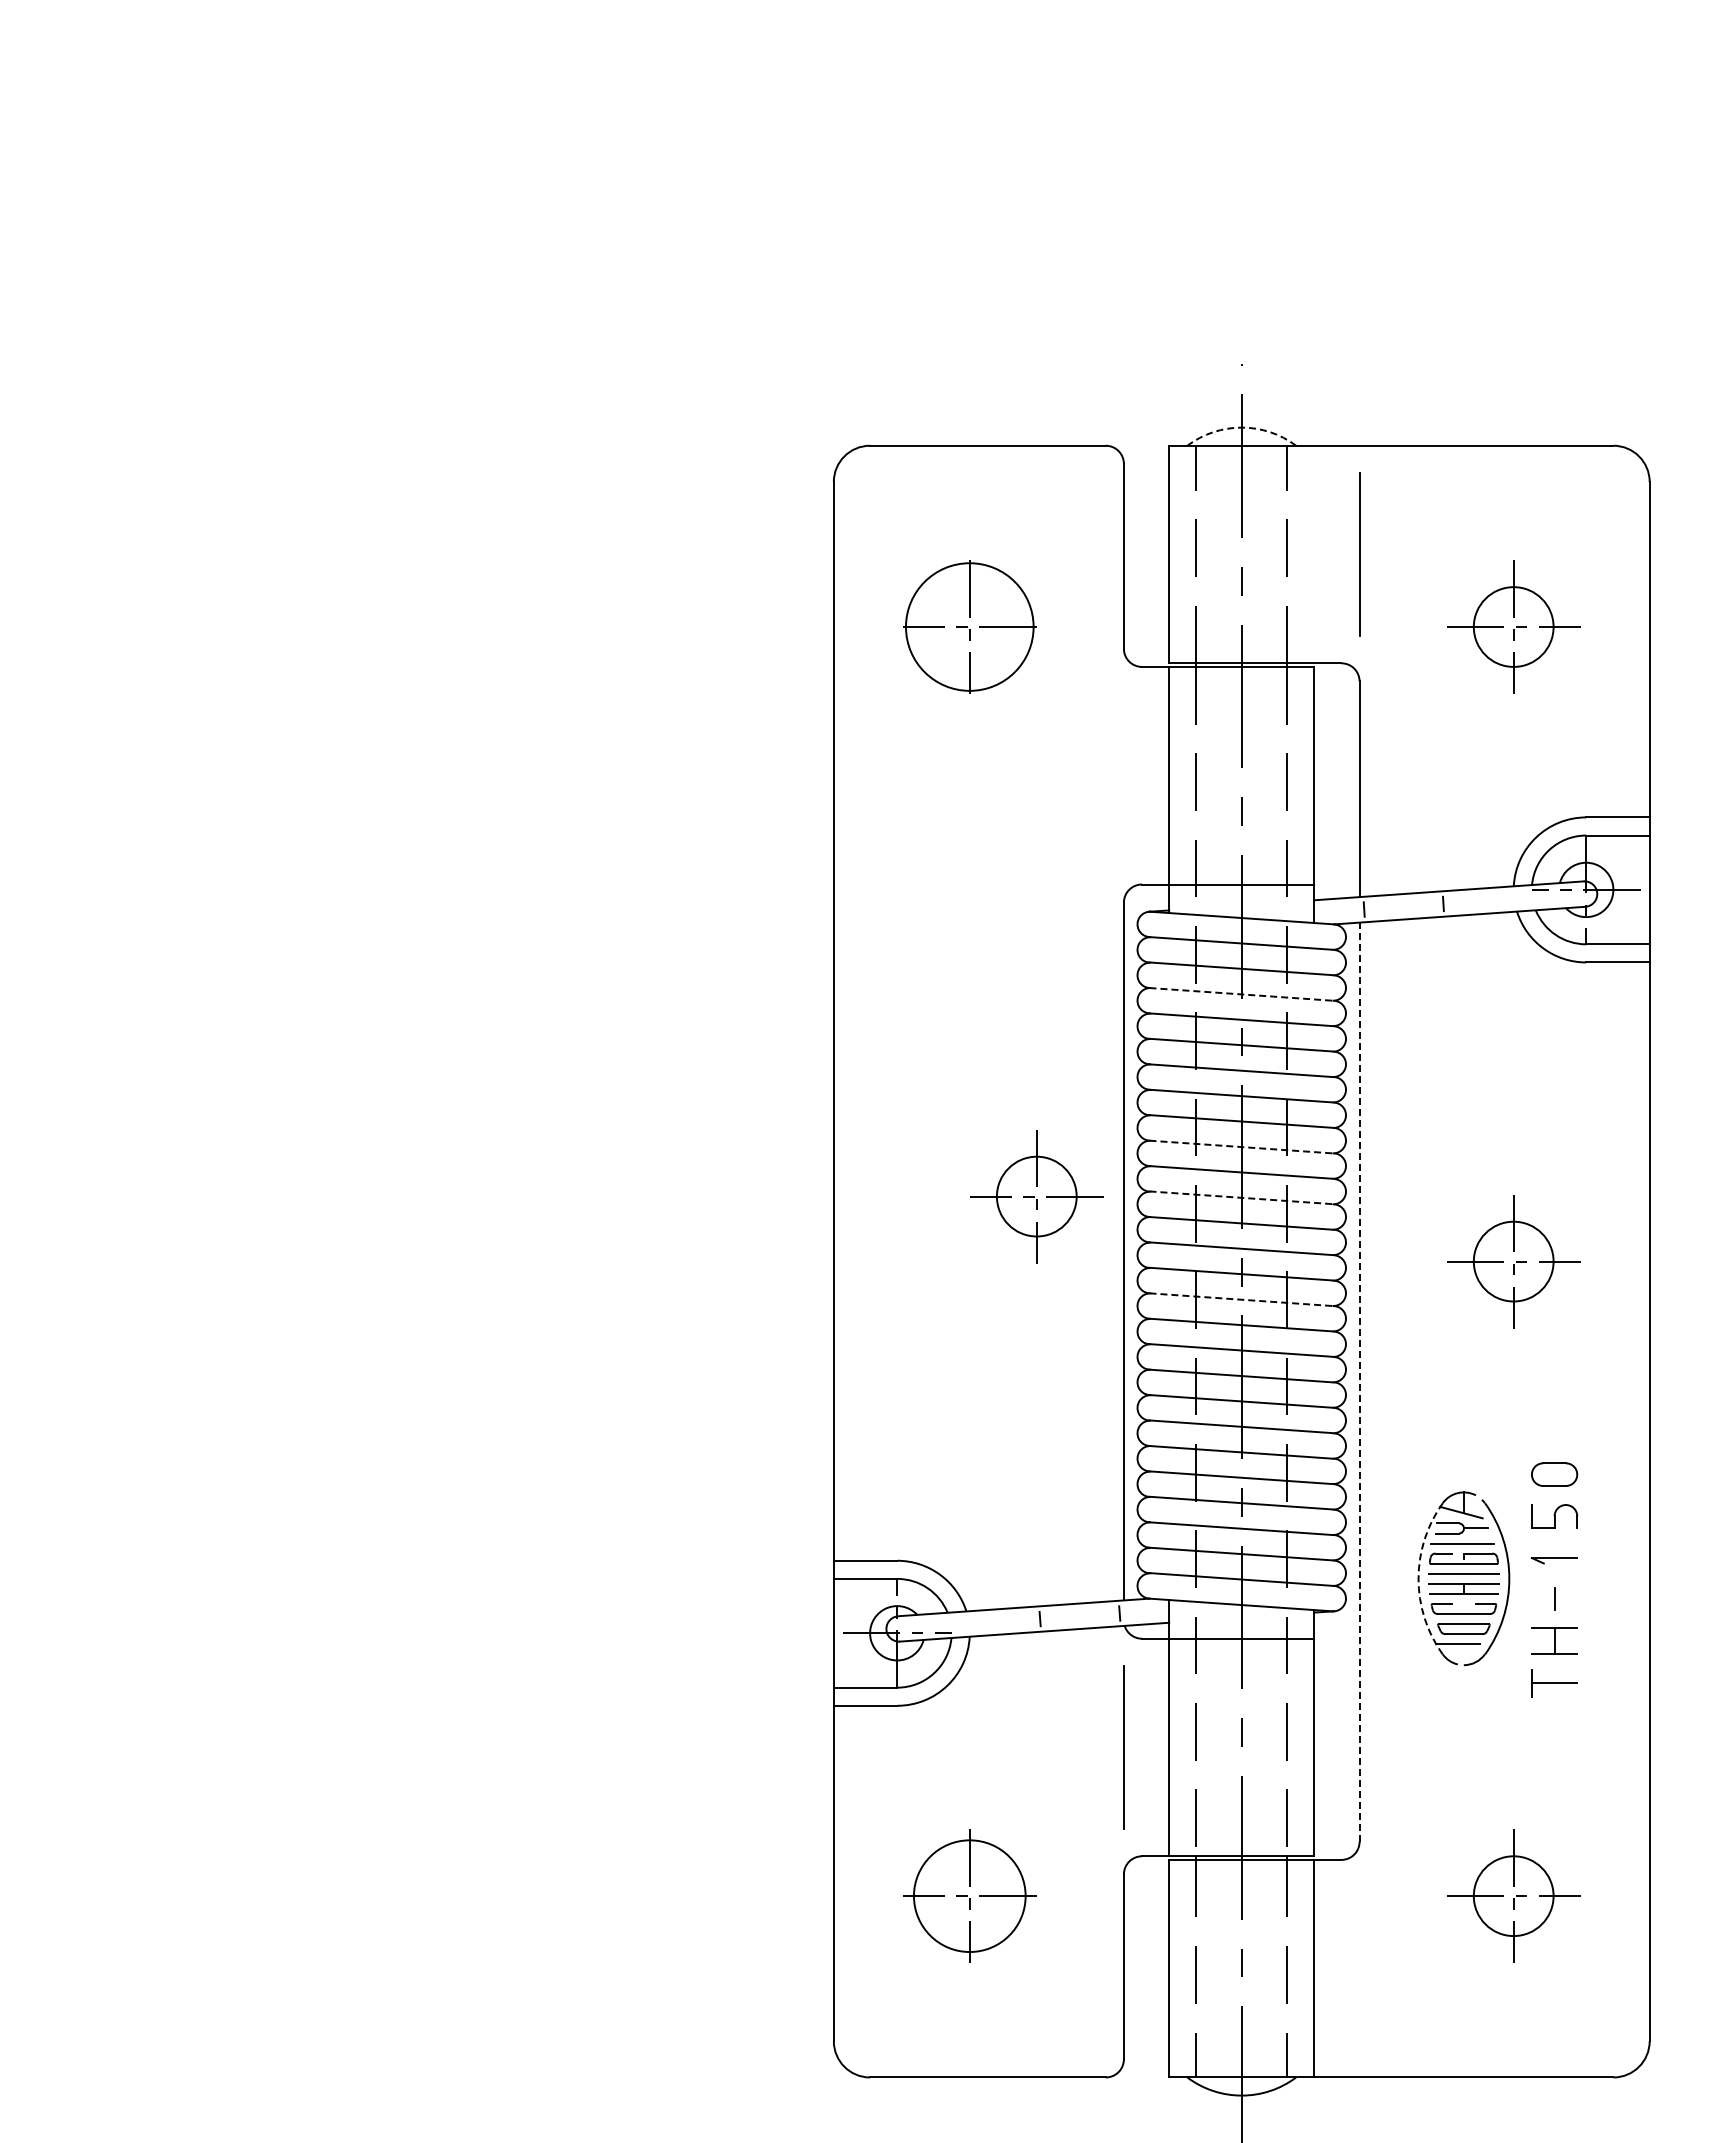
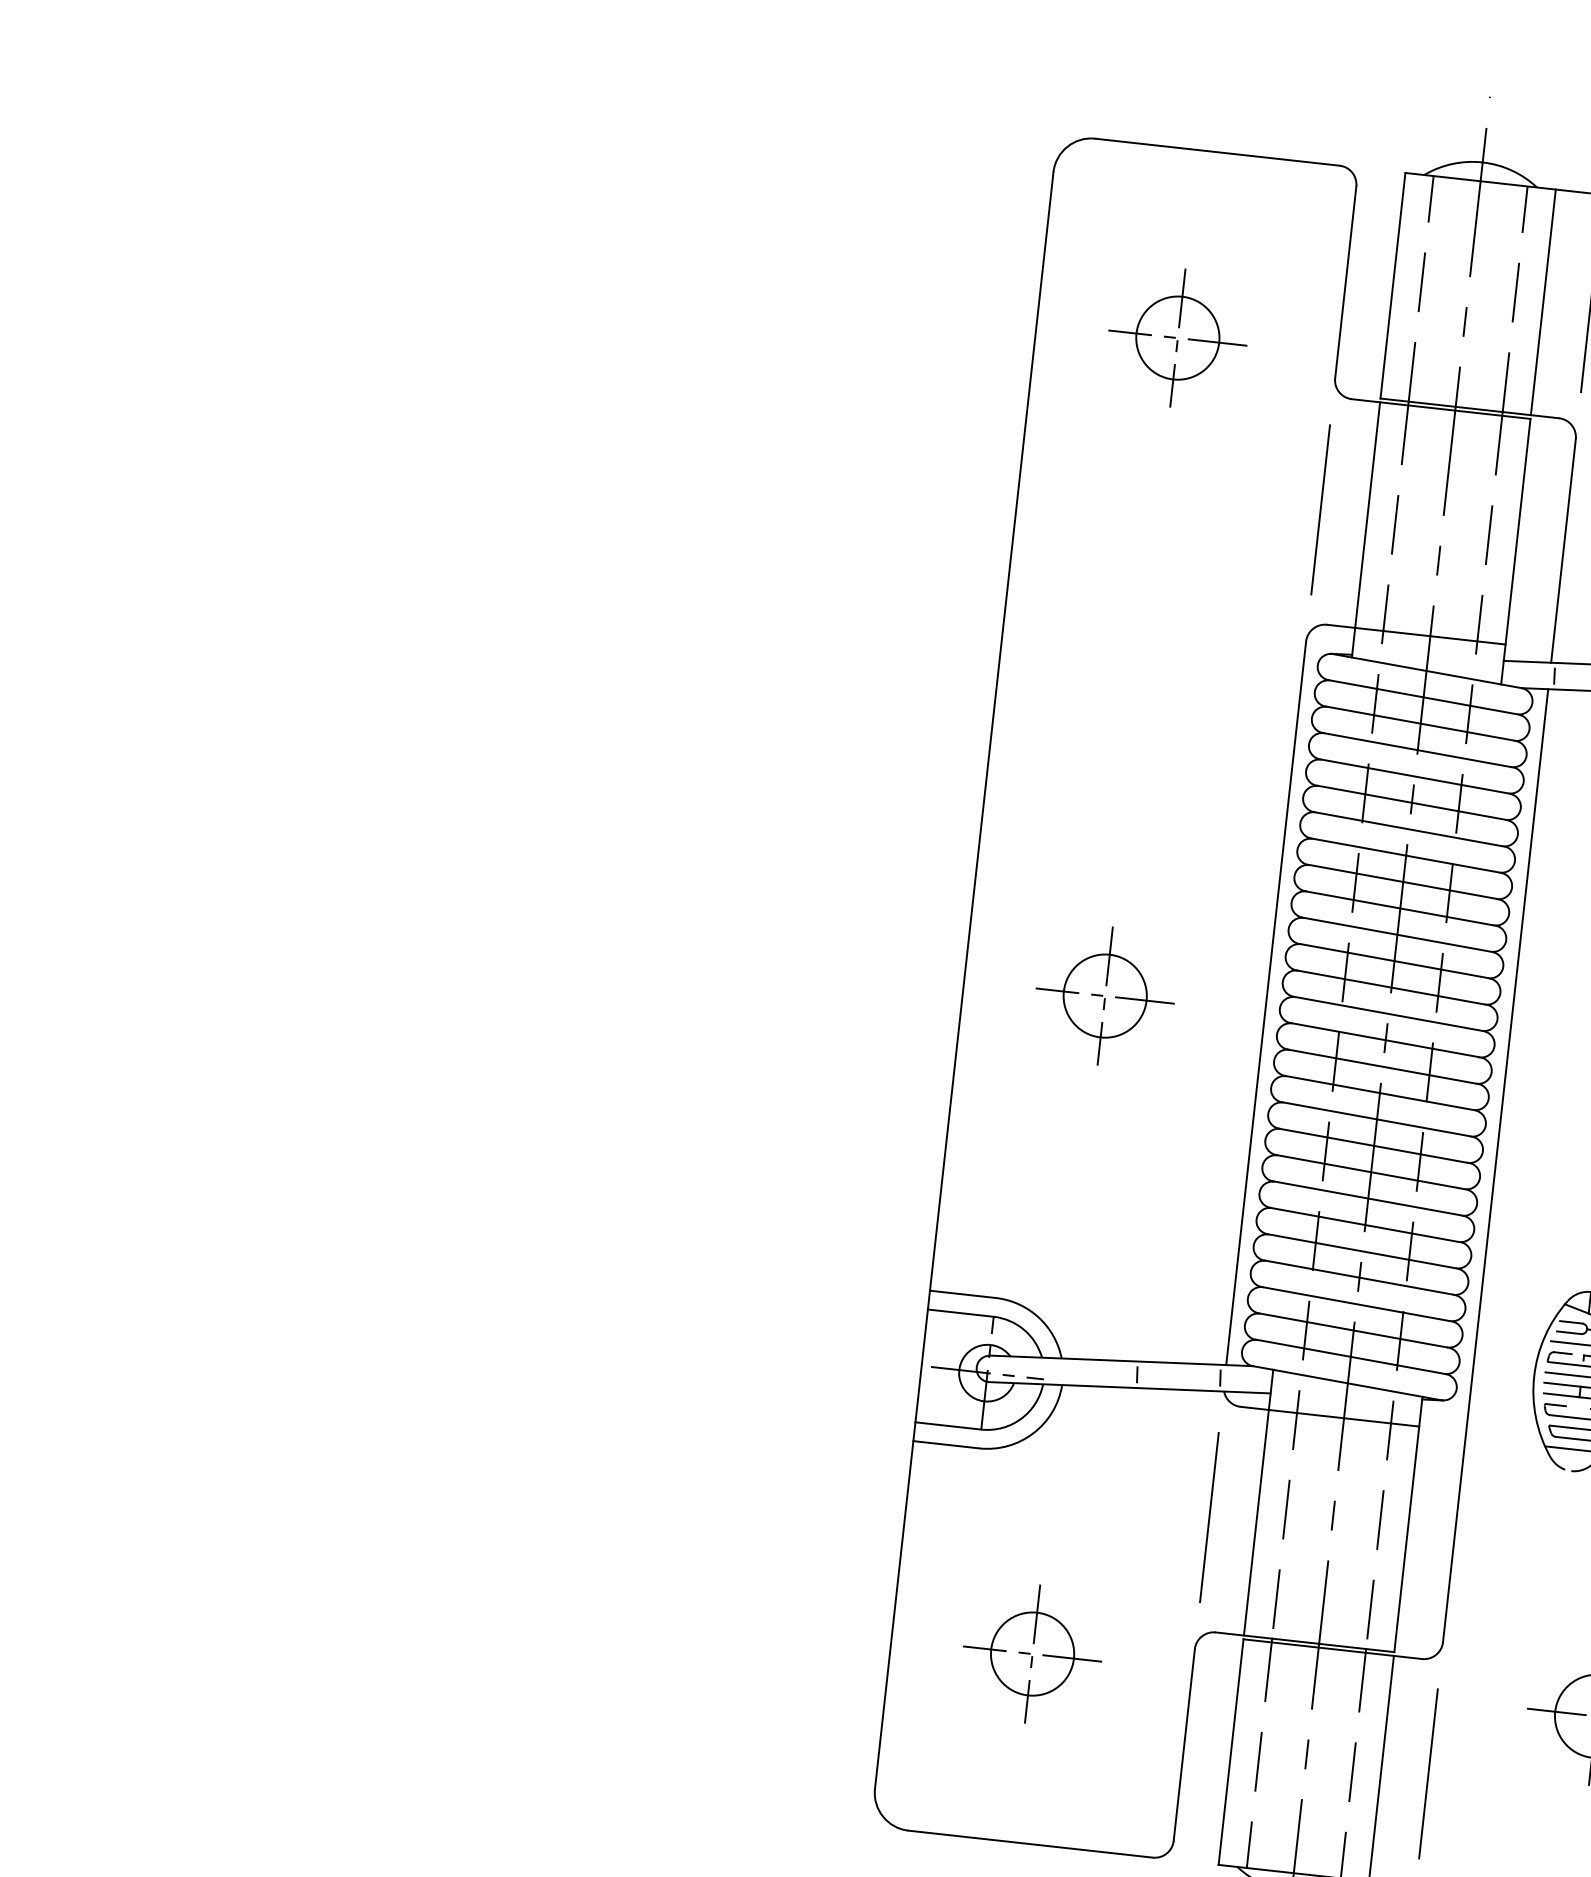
arc: (1241, 427) -> (1482, 162), dashed -> solid
line: (1314, 554) -> (1543, 302), added
circle: (969, 626) -> (1177, 337), size x0.62
line: (1123, 775) -> (1320, 509), added
line: (1241, 994) -> (1417, 750), dashed -> solid
line: (1241, 1147) -> (1400, 908), dashed -> solid
part: (1036, 1196) -> (1104, 995), moved
line: (1241, 1197) -> (1394, 960), dashed -> solid
line: (1241, 1299) -> (1382, 1066), dashed -> solid
line: (1359, 1382) -> (1495, 1166), dashed -> solid
arc: (1418, 1578) -> (1534, 1376), dashed -> solid
circle: (969, 1896) -> (1032, 1654), size x0.71
line: (1359, 1968) -> (1428, 1773), added

